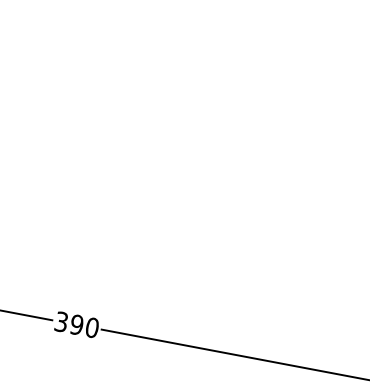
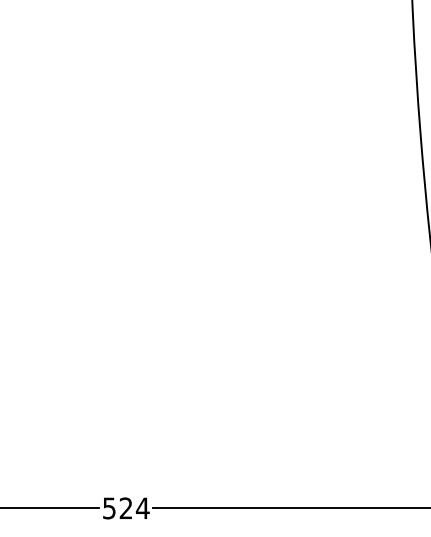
text: (77, 325) -> (126, 508), 390 -> 524

